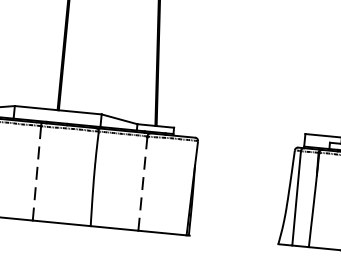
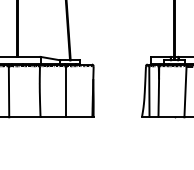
line: (37, 172) -> (9, 91), dashed -> solid
line: (143, 183) -> (66, 91), dashed -> solid

